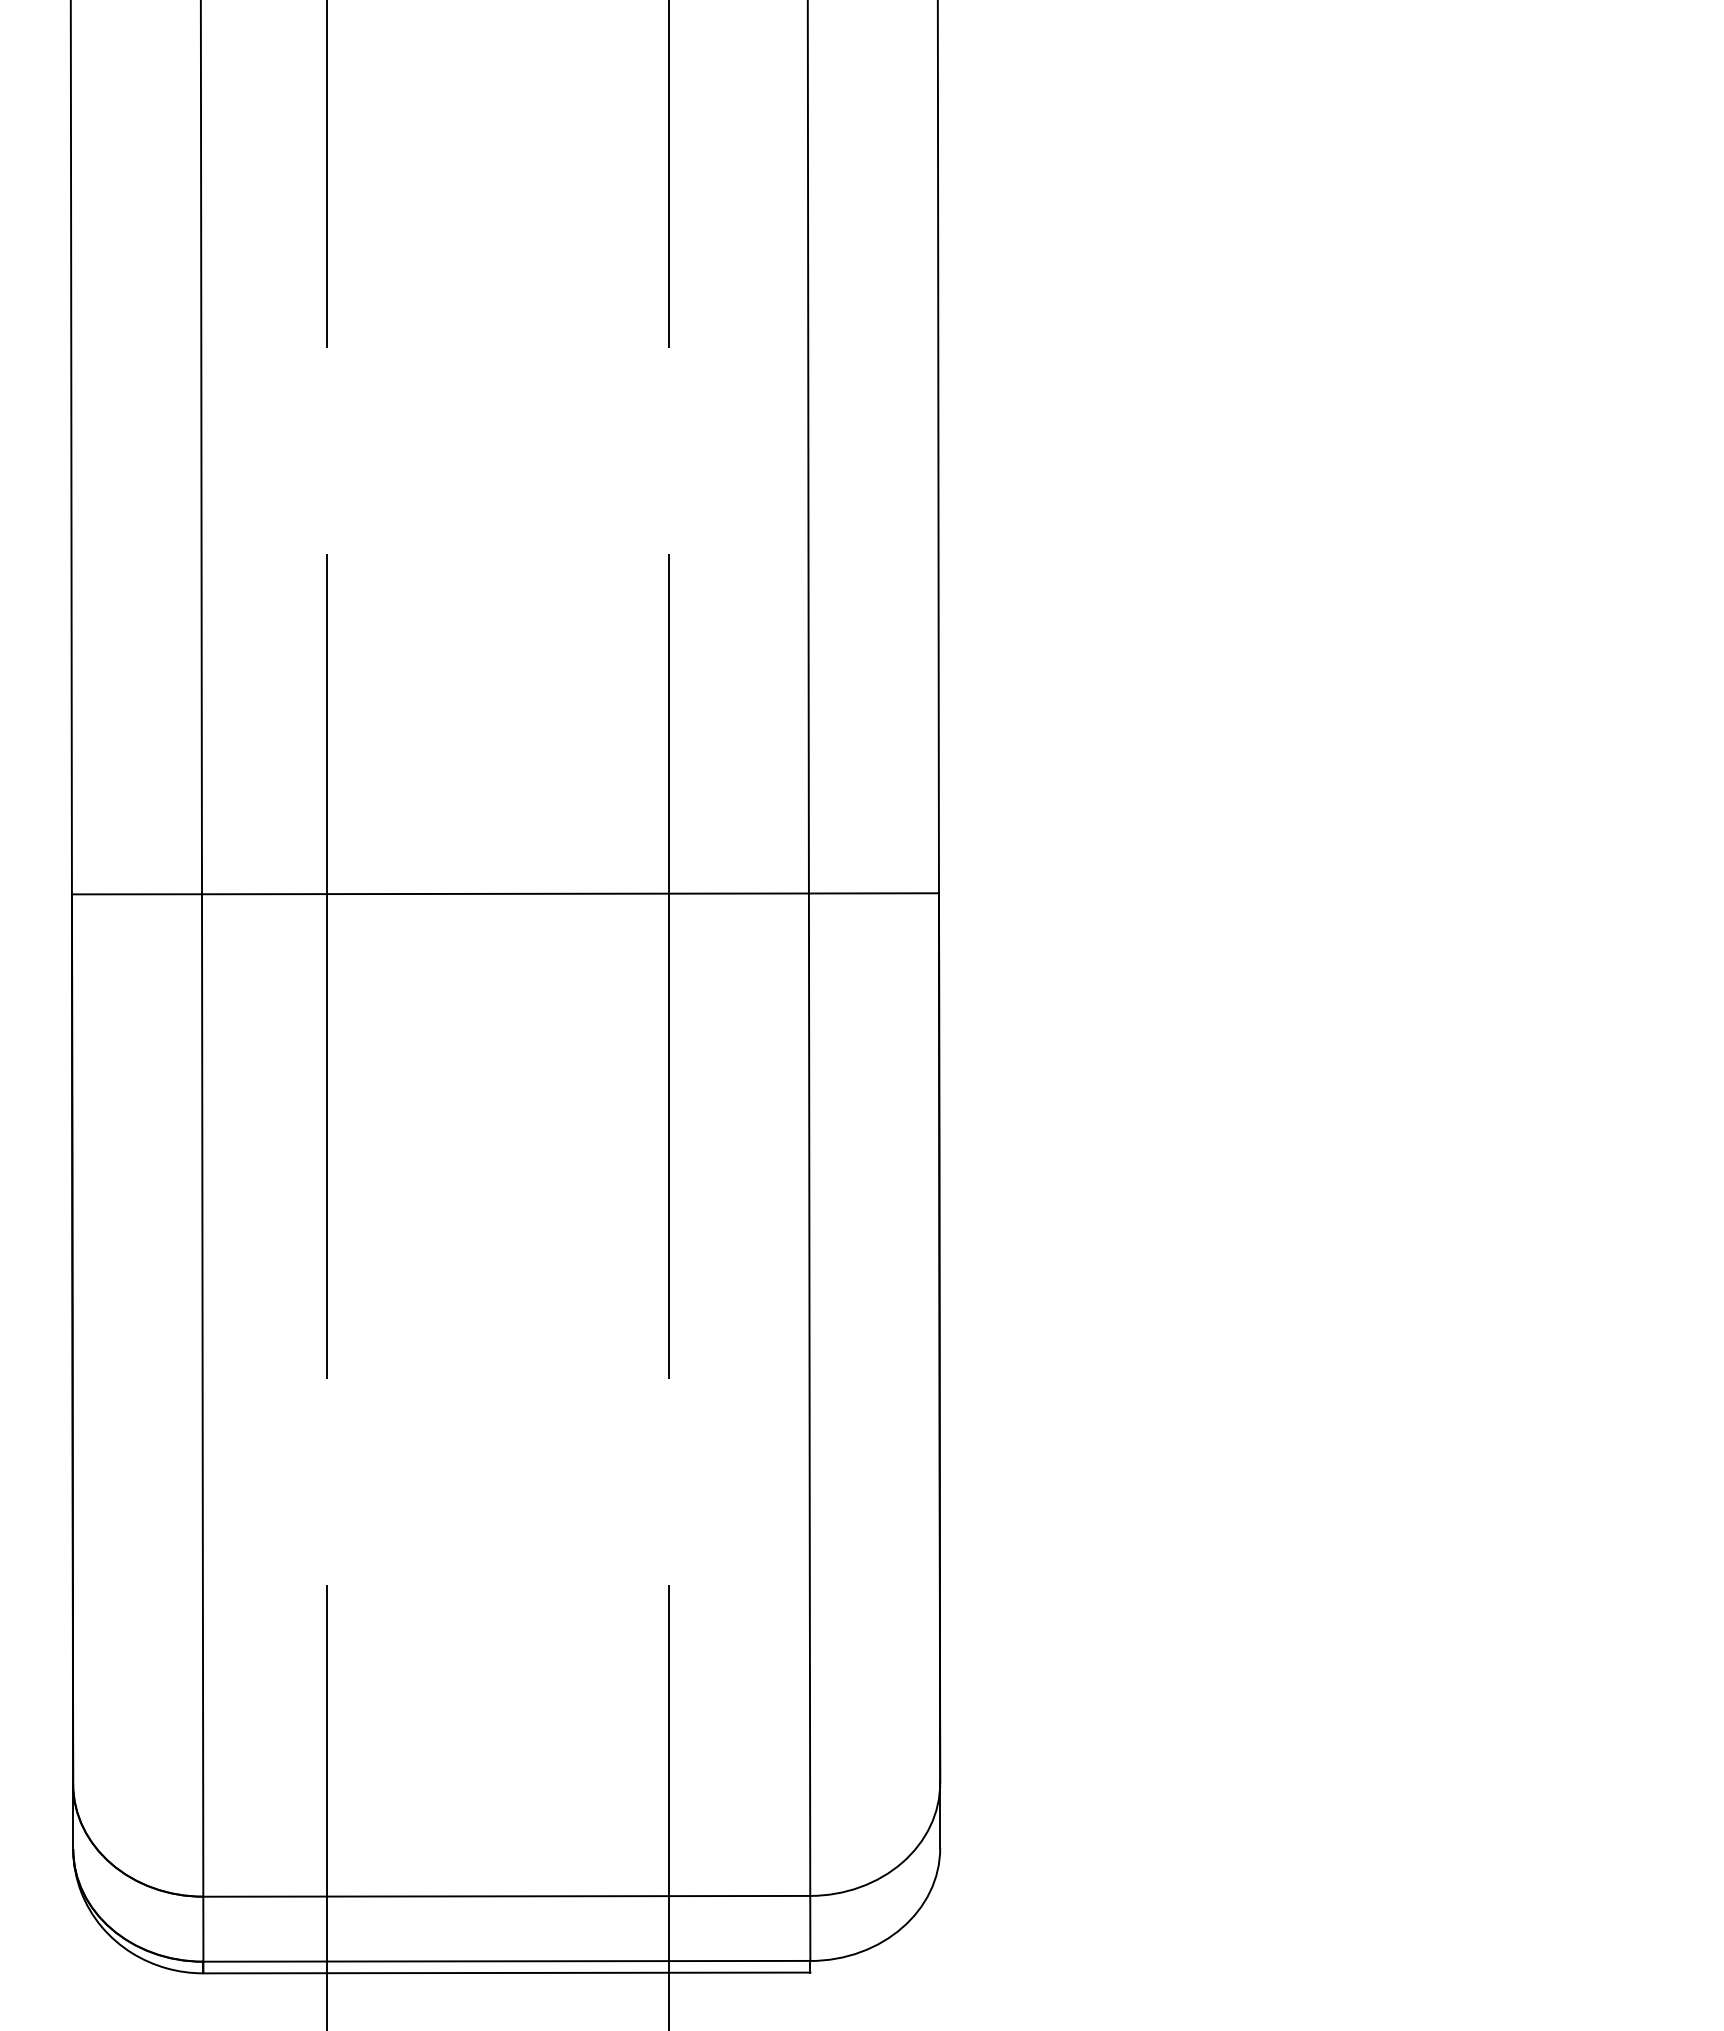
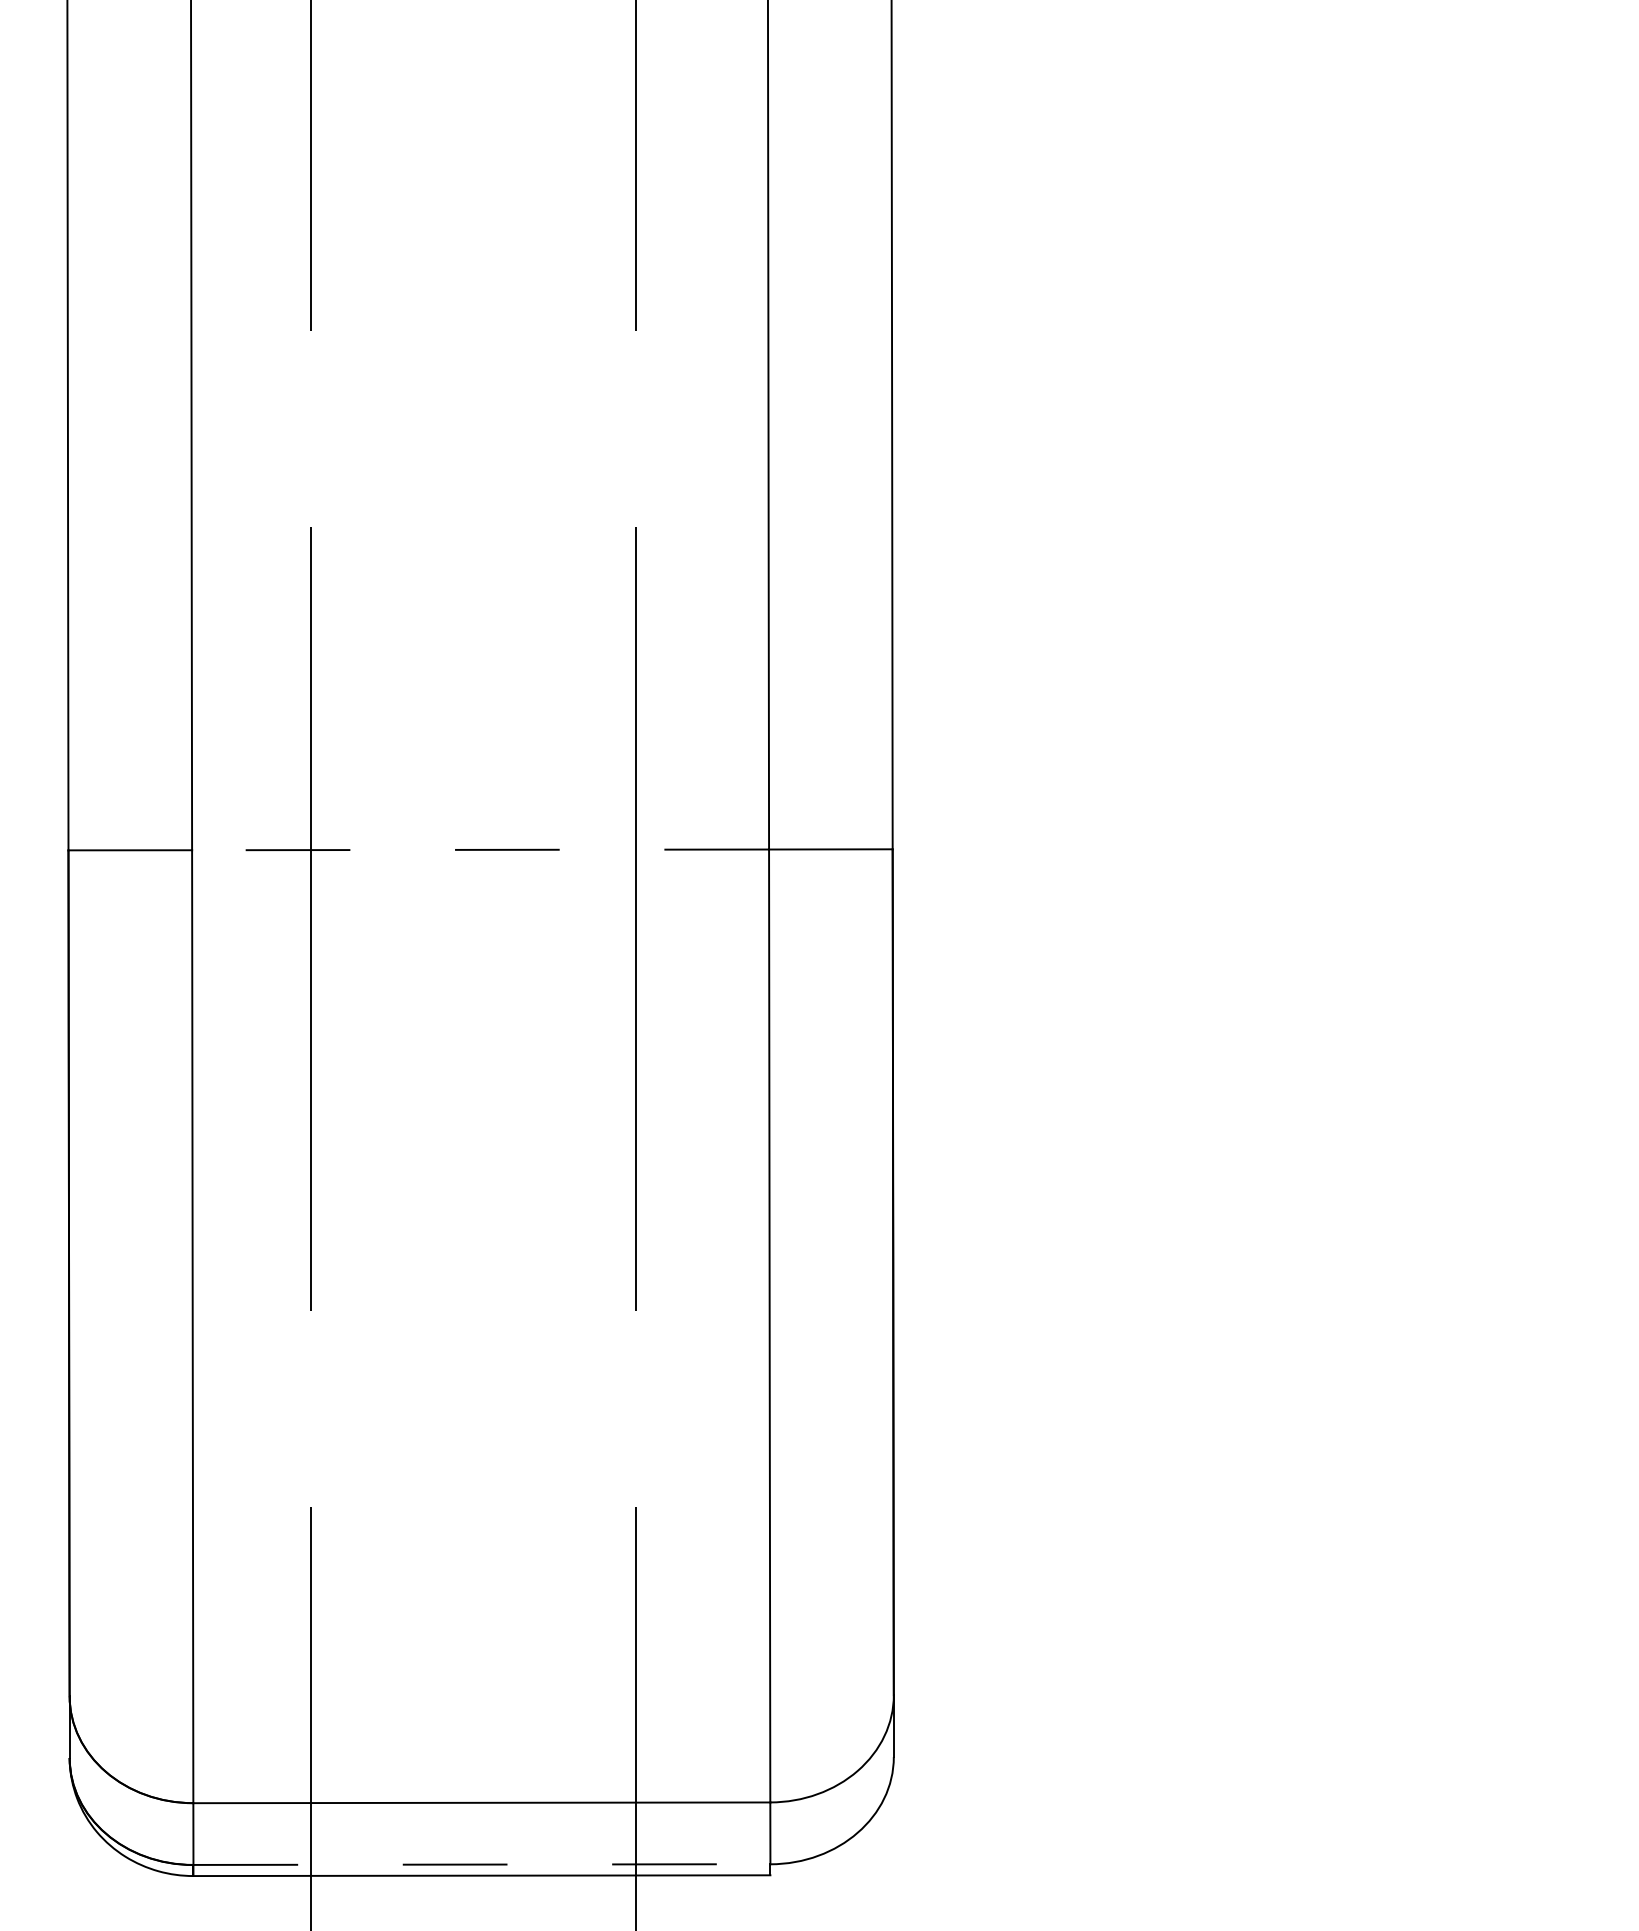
line: (504, 893) -> (479, 849), solid -> dashed
line: (507, 1961) -> (482, 1864), solid -> dashed

